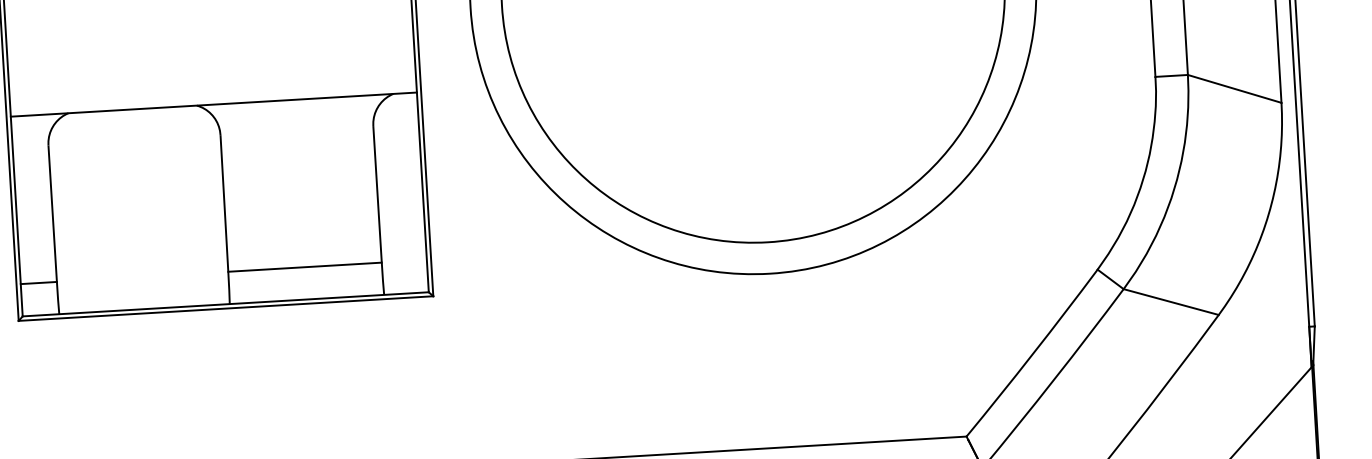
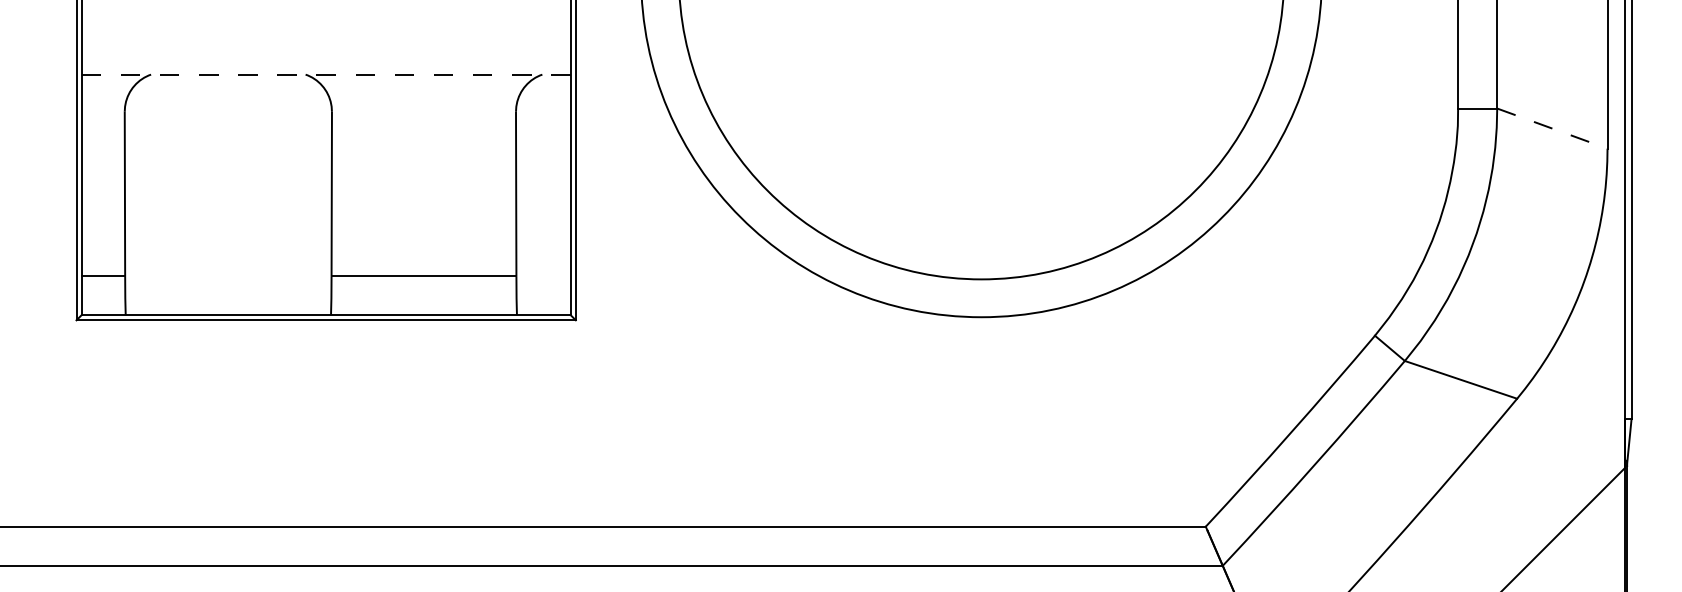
line: (1234, 88) -> (1552, 128), solid -> dashed
line: (214, 104) -> (326, 74), solid -> dashed

